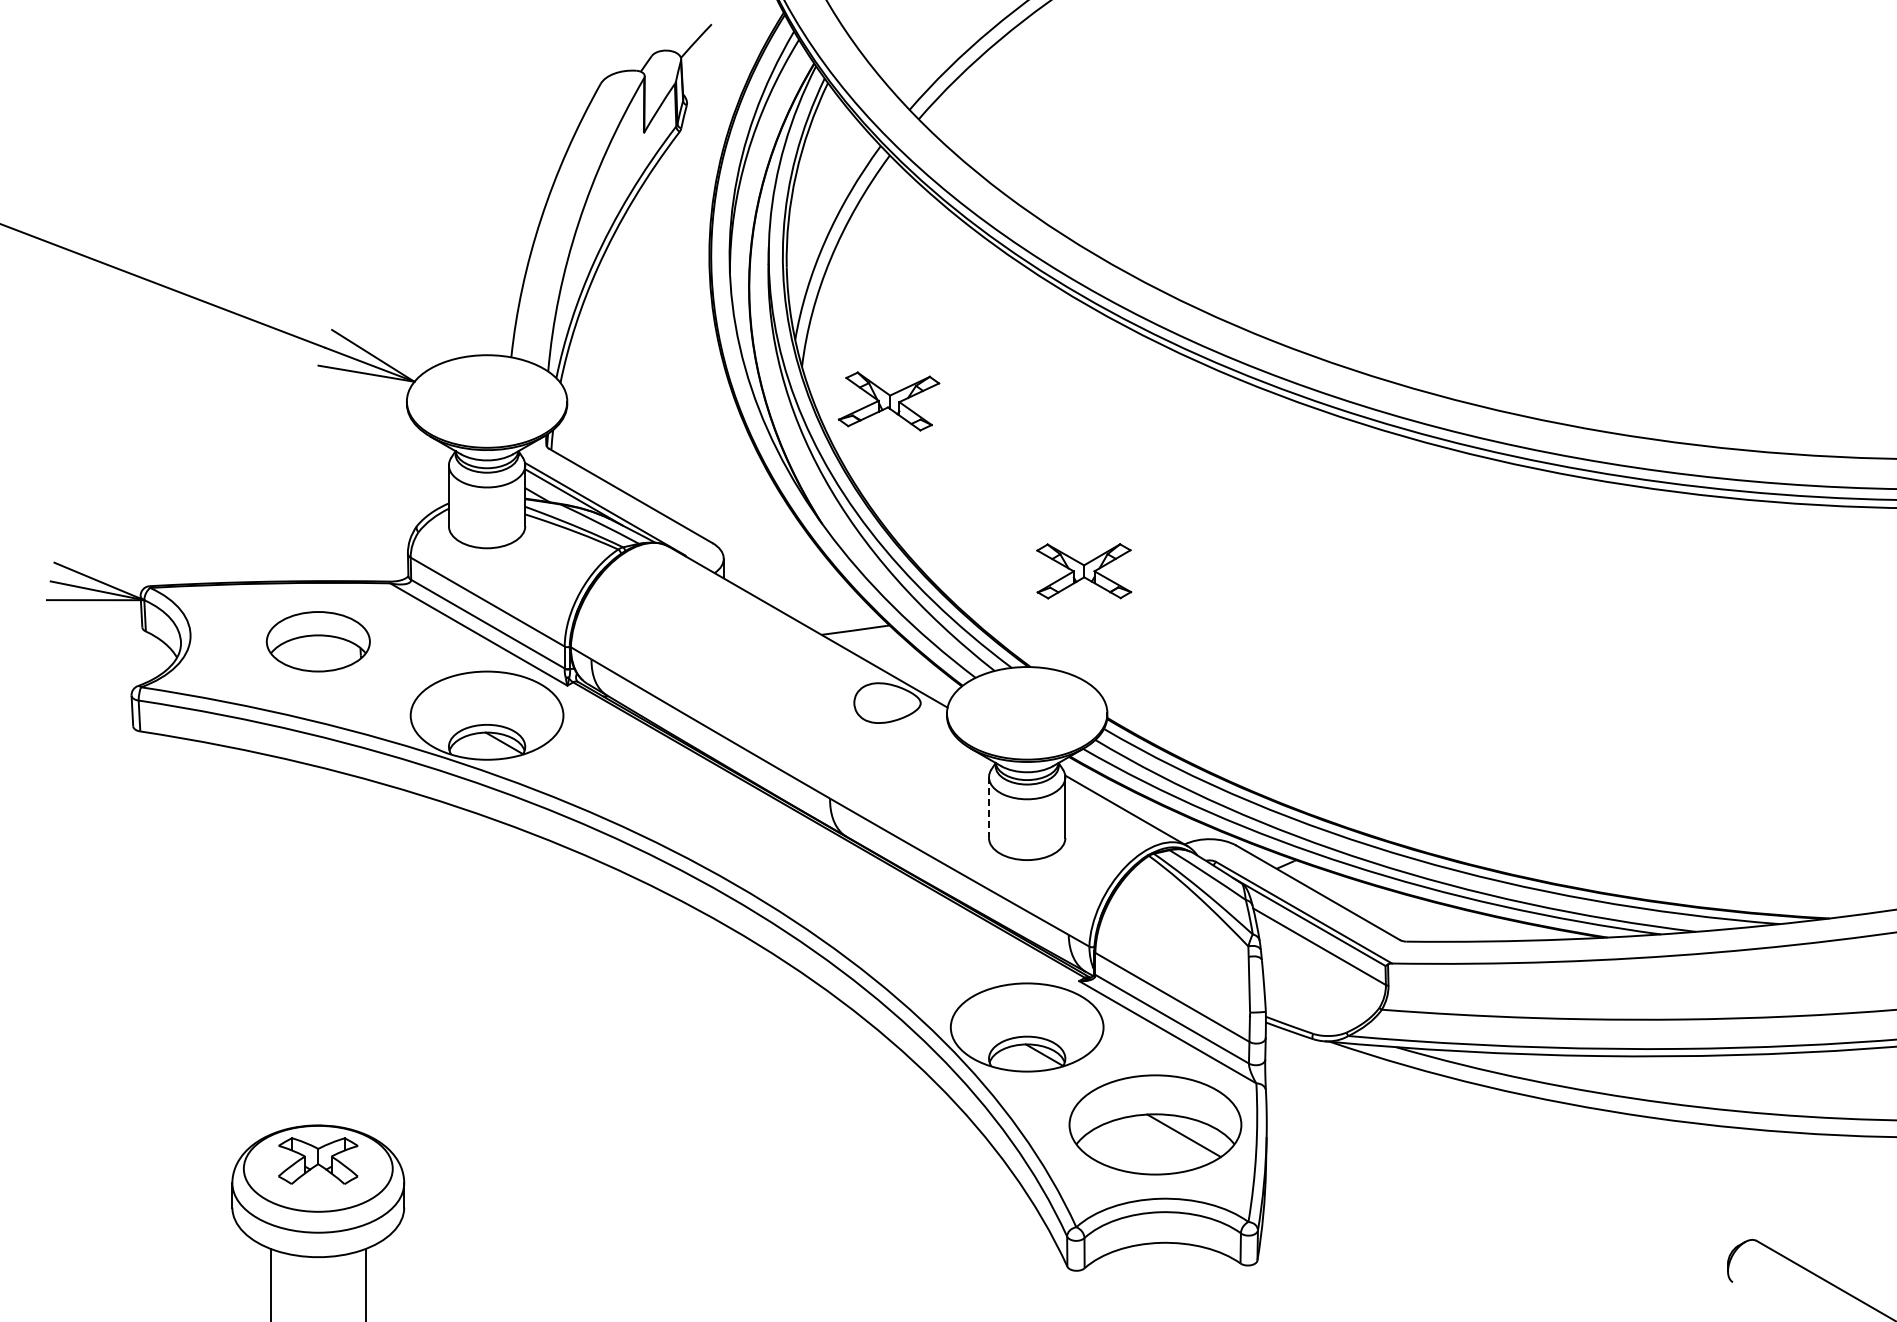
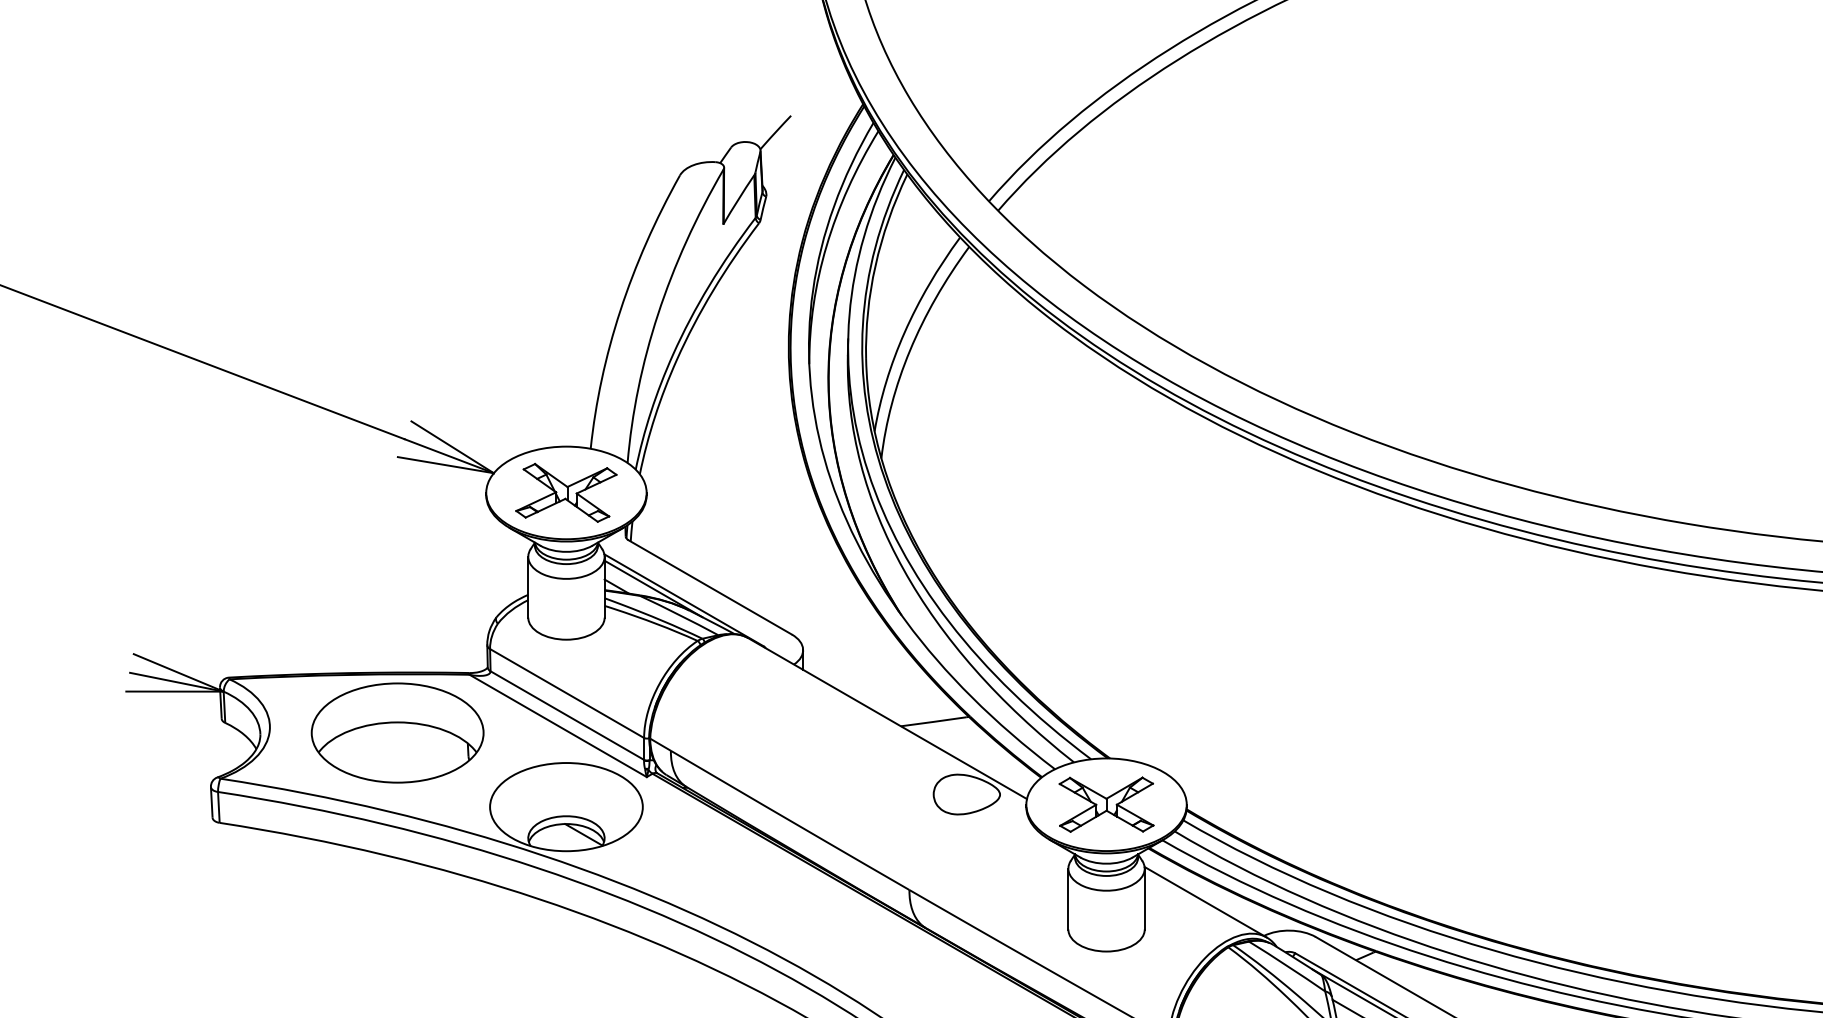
part: (888, 401) -> (565, 492), moved
part: (1084, 571) -> (1106, 804), moved
part: (318, 641) -> (397, 732), size x1.67
line: (989, 808) -> (1068, 899), dashed -> solid

